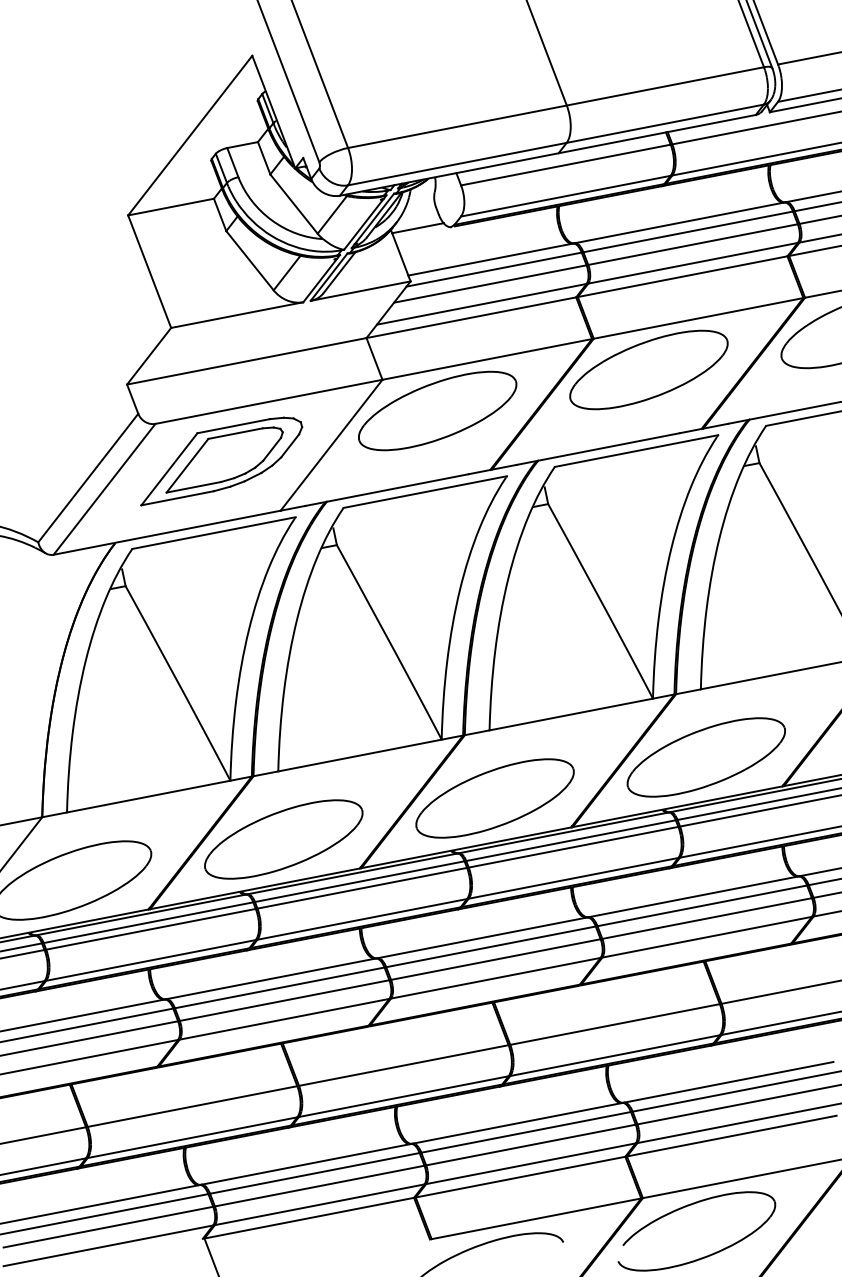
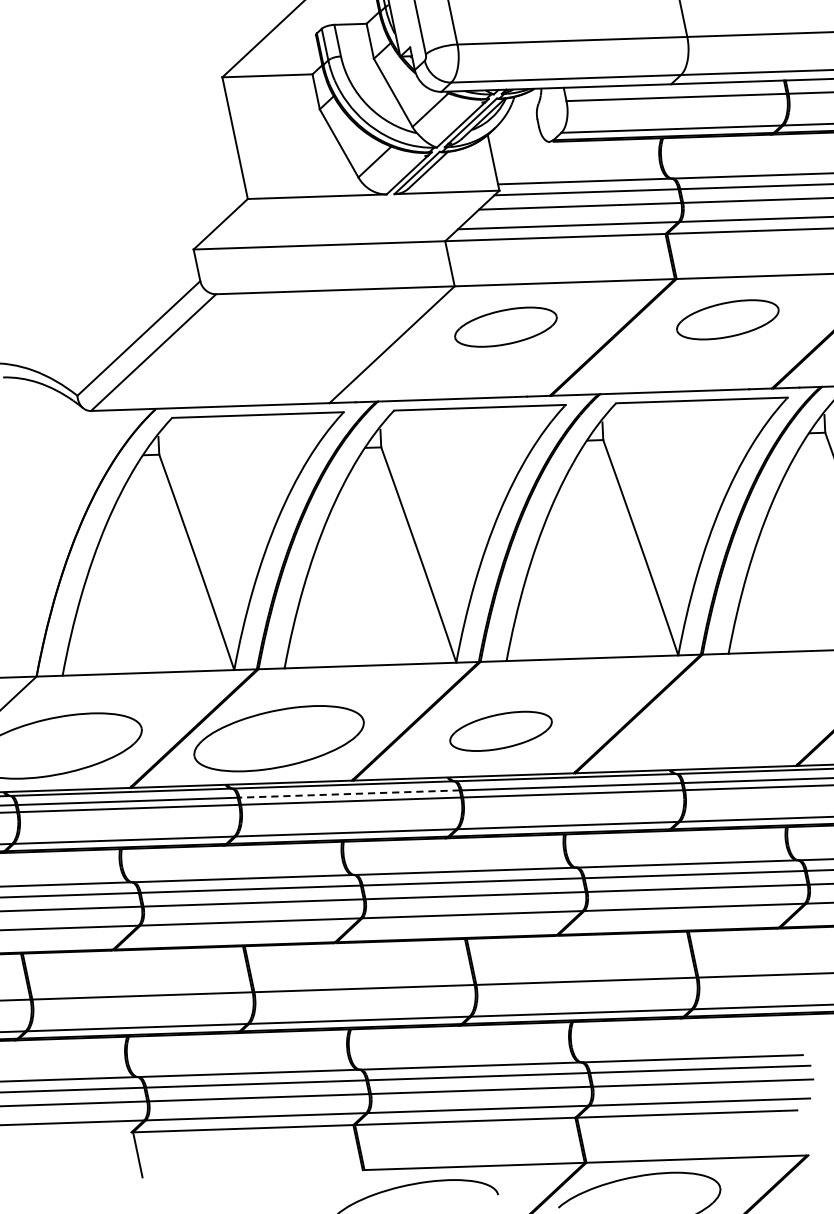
line: (417, 228) -> (515, 137), removed
part: (648, 369) -> (727, 319), size x0.6
part: (437, 410) -> (505, 326), size x0.6
part: (221, 461) -> (277, 343), removed
part: (705, 757) -> (722, 723), removed
part: (494, 798) -> (500, 731), size x0.6
line: (359, 881) -> (349, 793), solid -> dashed

